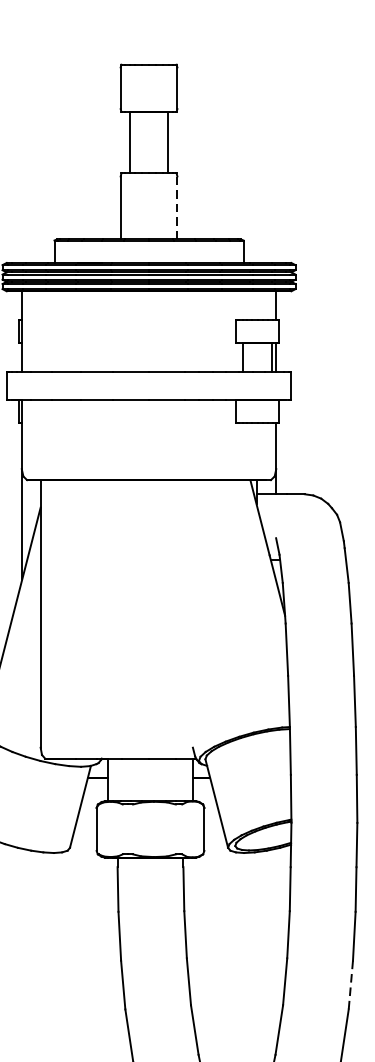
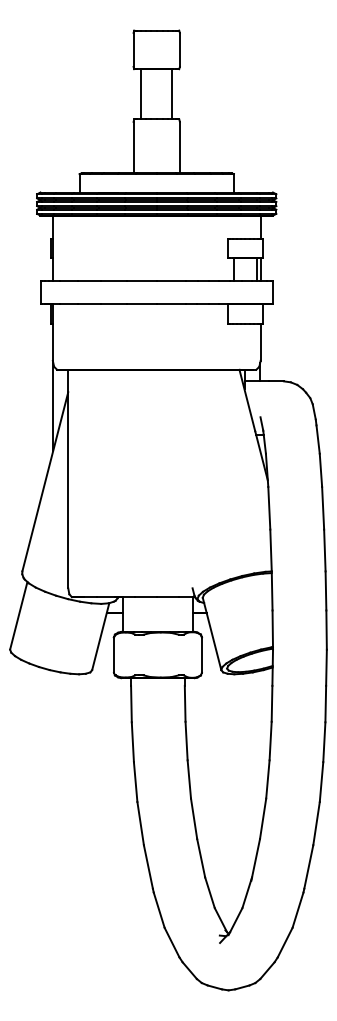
line: (176, 207) -> (179, 147), dashed -> solid
line: (350, 985) -> (321, 782), dashed -> solid

